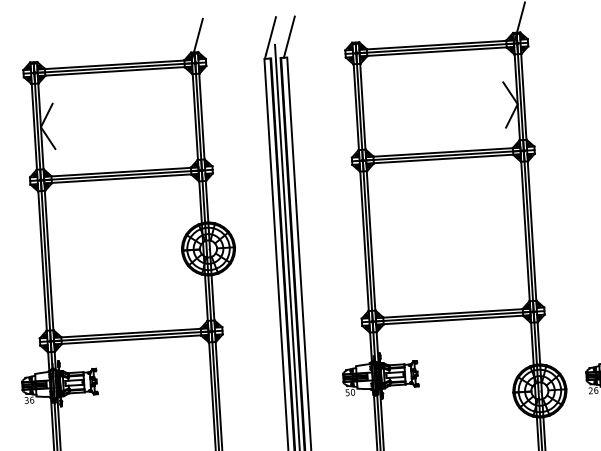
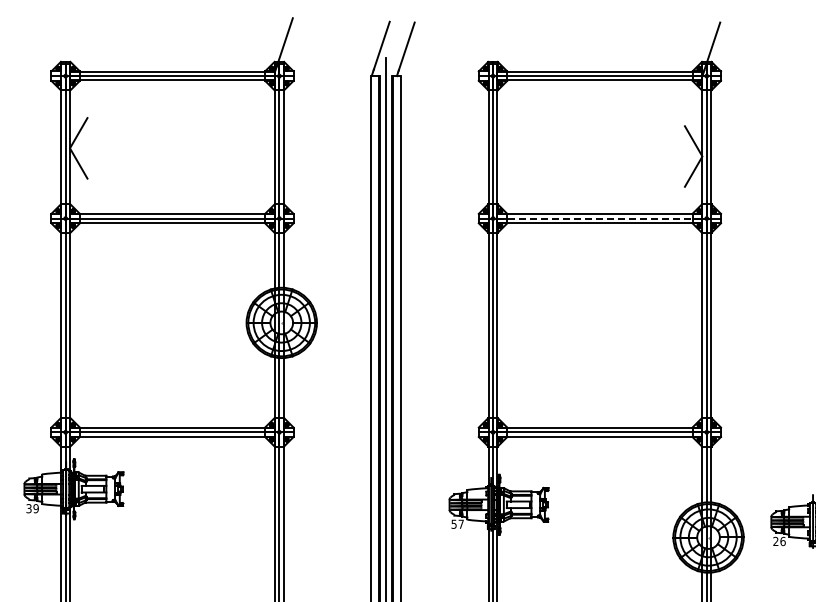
line: (443, 155) -> (599, 218), solid -> dashed
text: (352, 391) -> (460, 523), 50 -> 57
text: (31, 400) -> (35, 508), 36 -> 39

